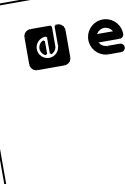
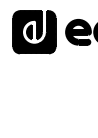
part: (47, 47) -> (34, 32), size x1.43

